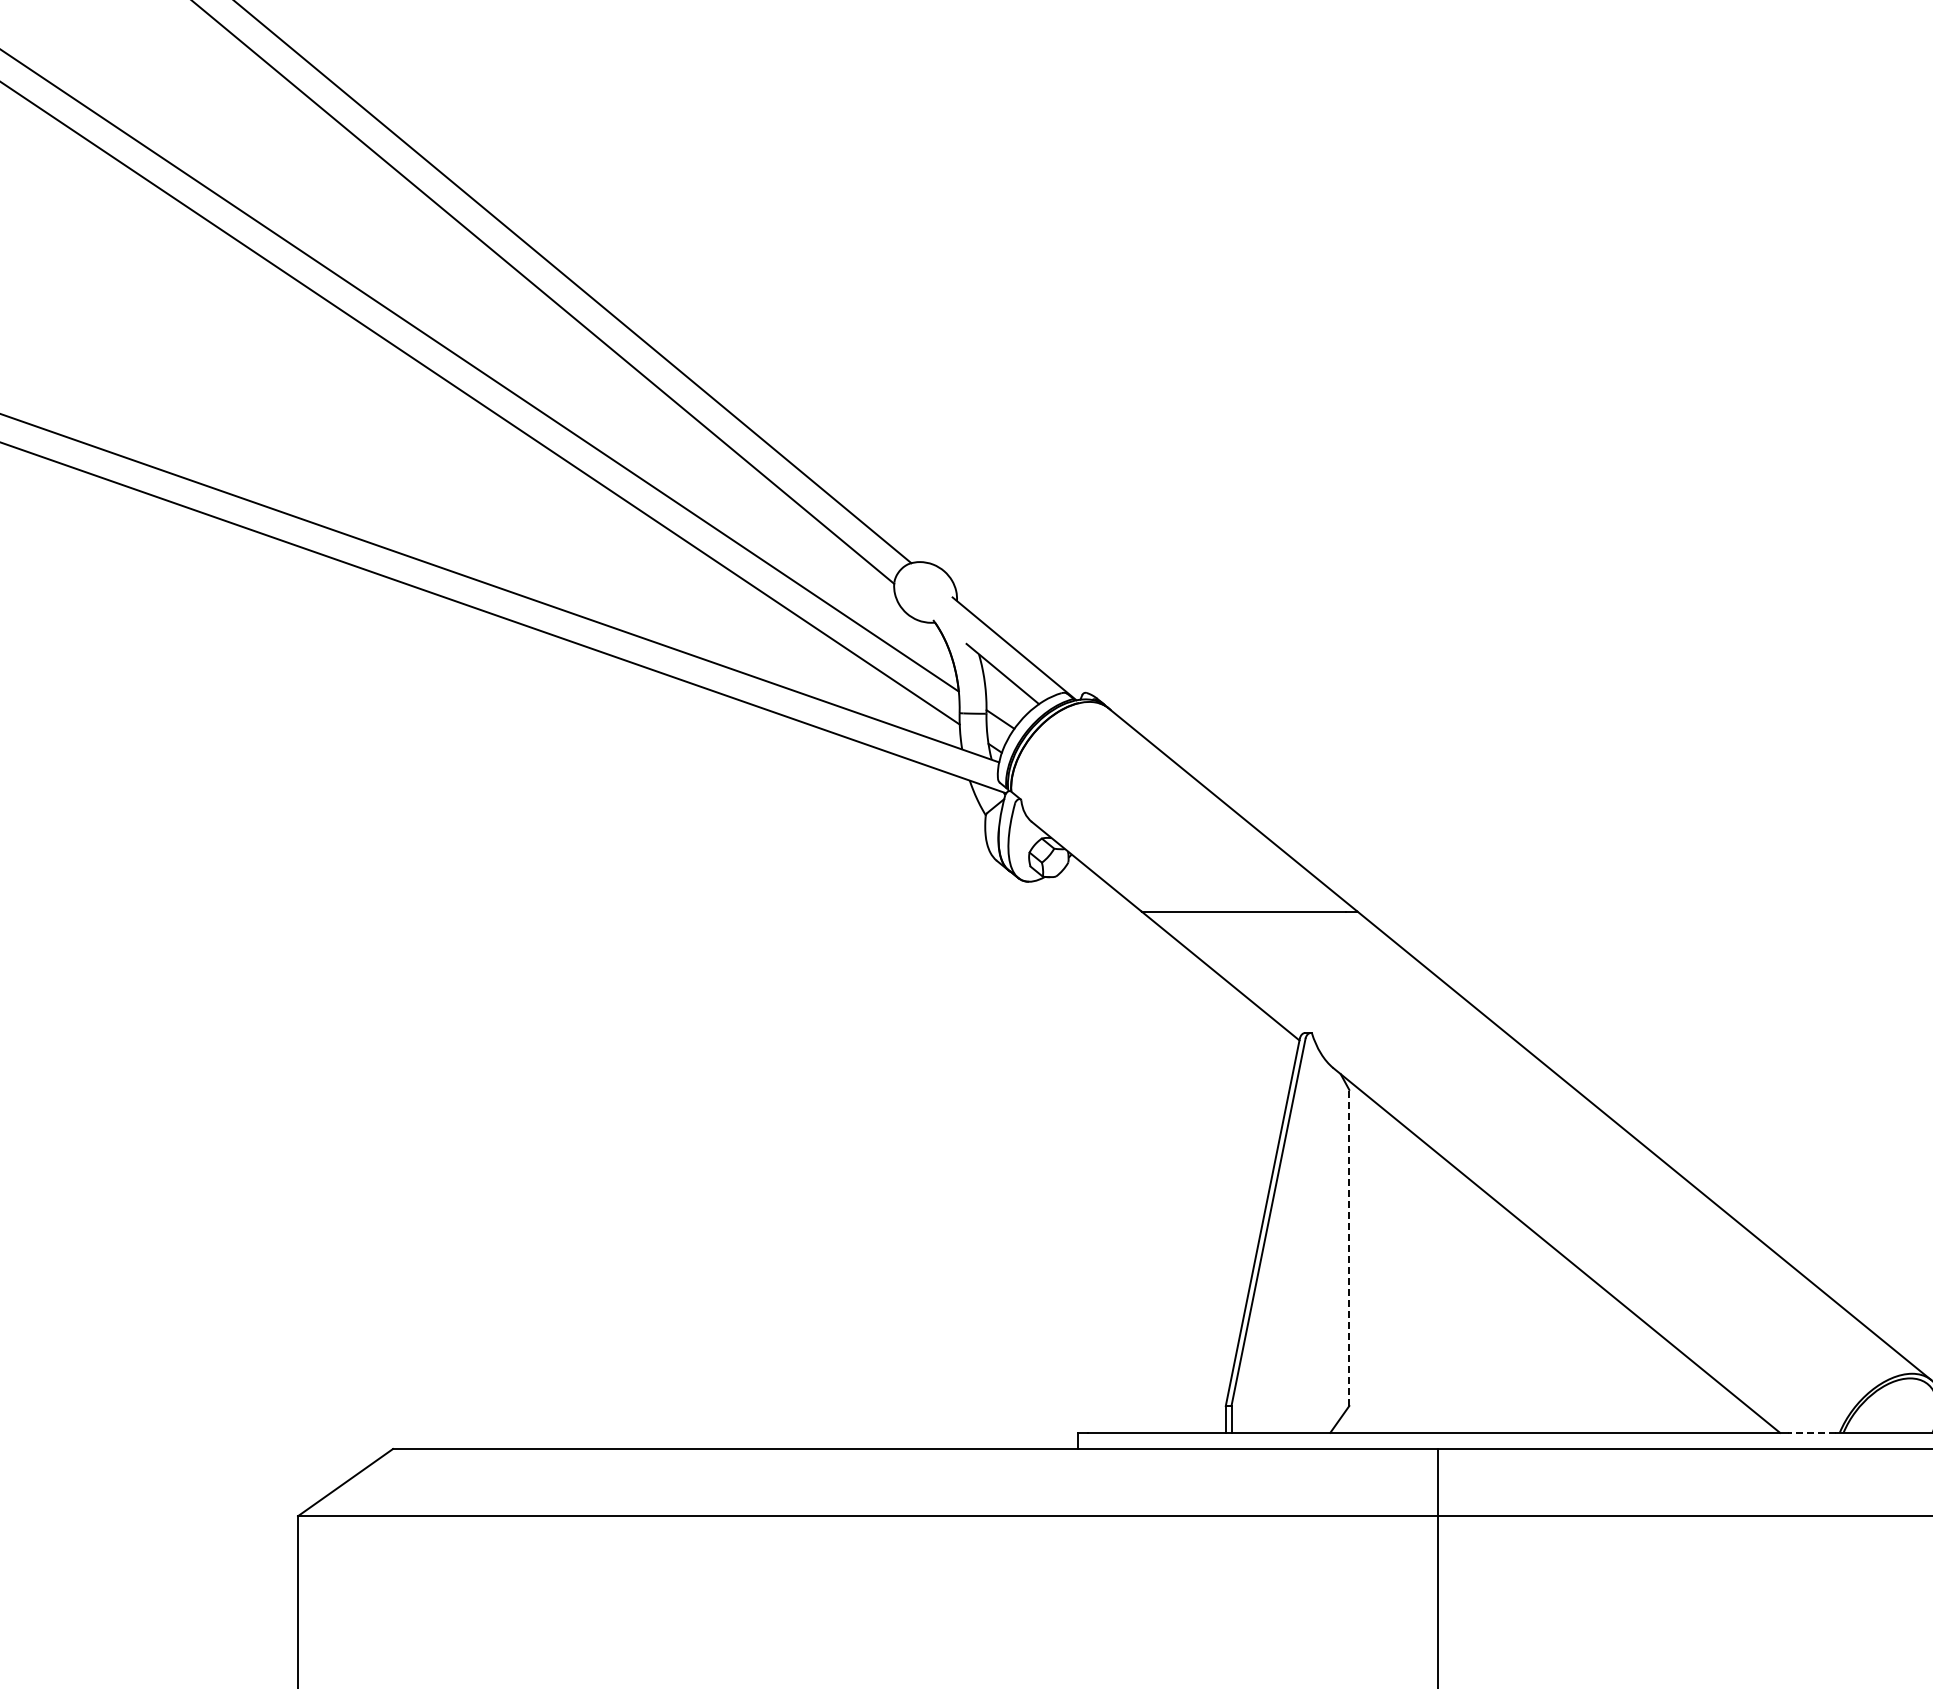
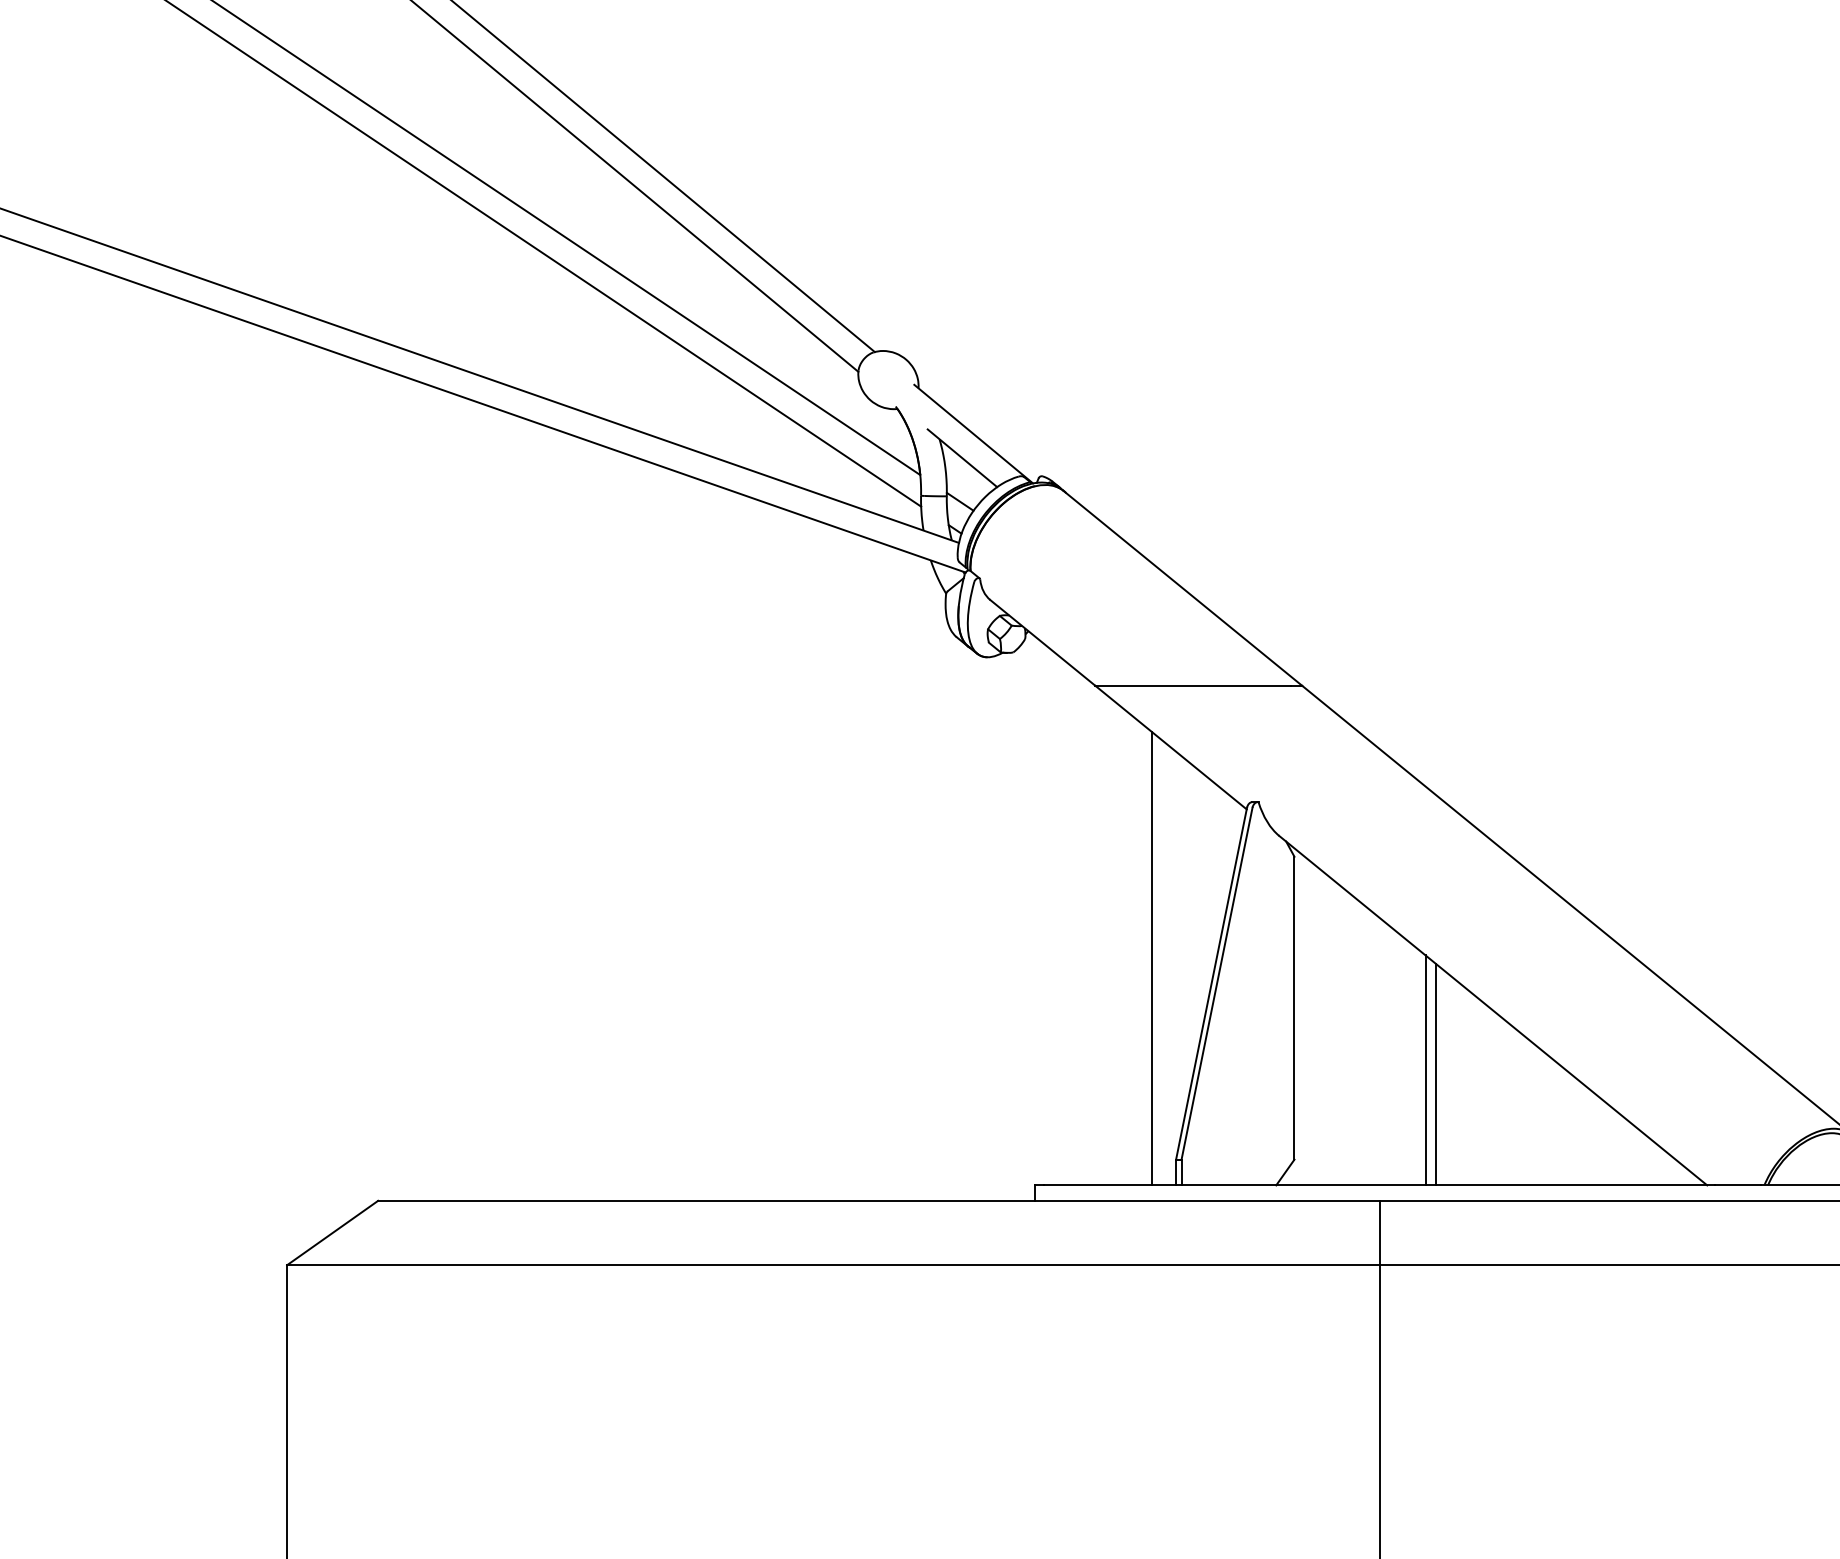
line: (1201, 1196) -> (1152, 958), added
line: (1349, 1247) -> (1294, 1007), dashed -> solid
line: (1486, 1312) -> (1425, 1070), added
line: (1497, 1317) -> (1436, 1074), added
line: (1812, 1432) -> (1738, 1185), dashed -> solid

